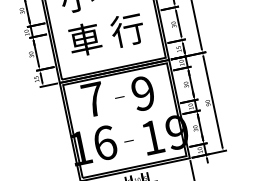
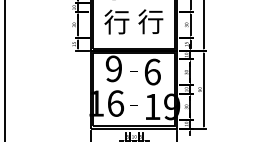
text: (84, 39) -> (116, 21), 車 -> 行
text: (143, 92) -> (152, 71), 9 -> 6
text: (92, 99) -> (113, 68), 7 -> 9

